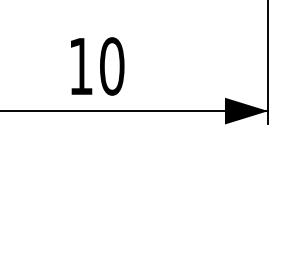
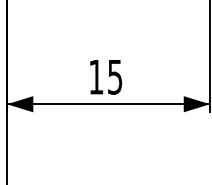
text: (110, 65) -> (114, 76), 10 -> 15

